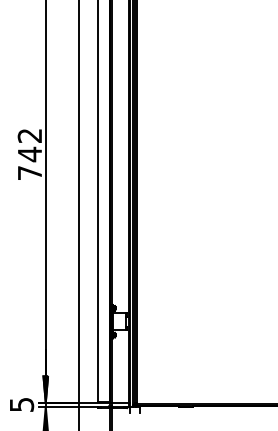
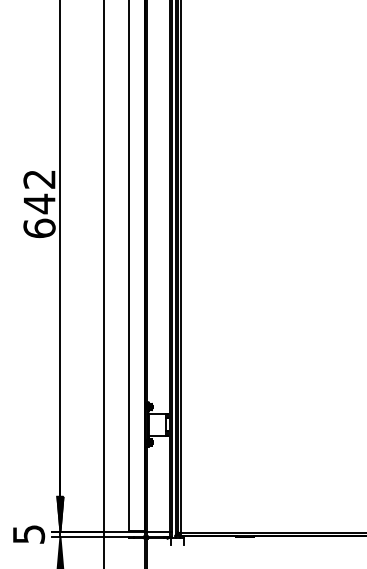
text: (29, 172) -> (38, 227), 742 -> 642

